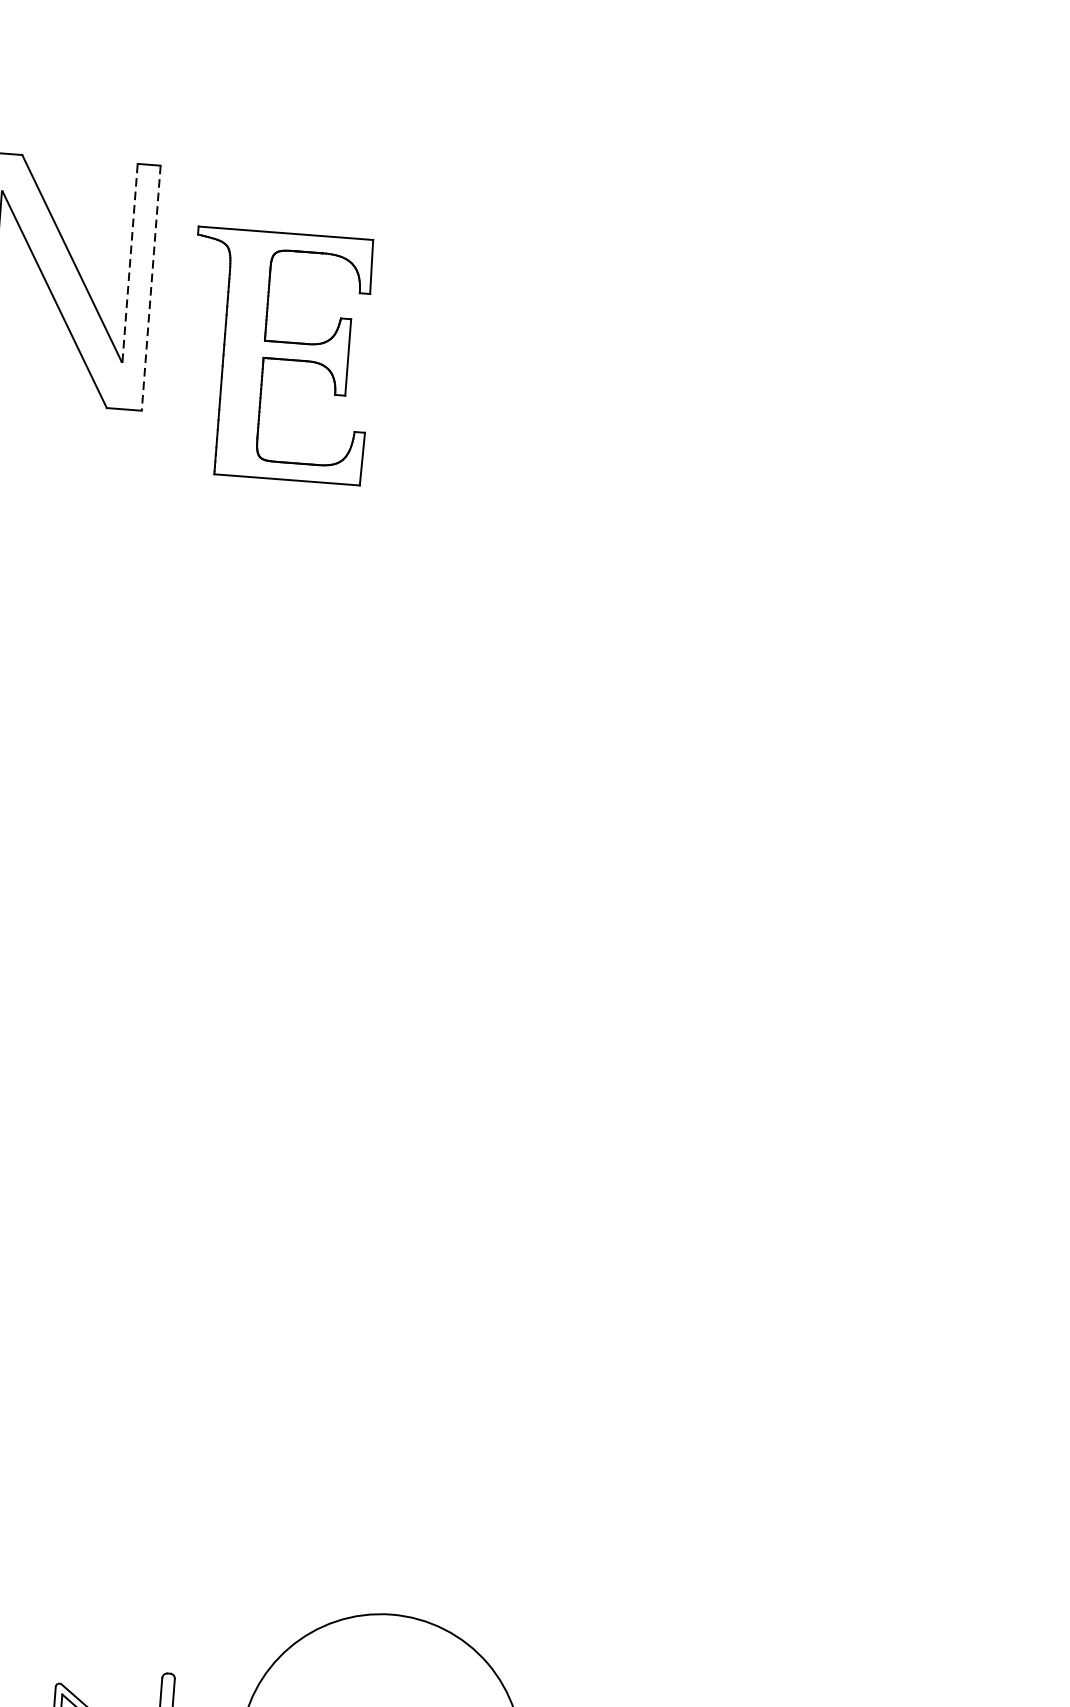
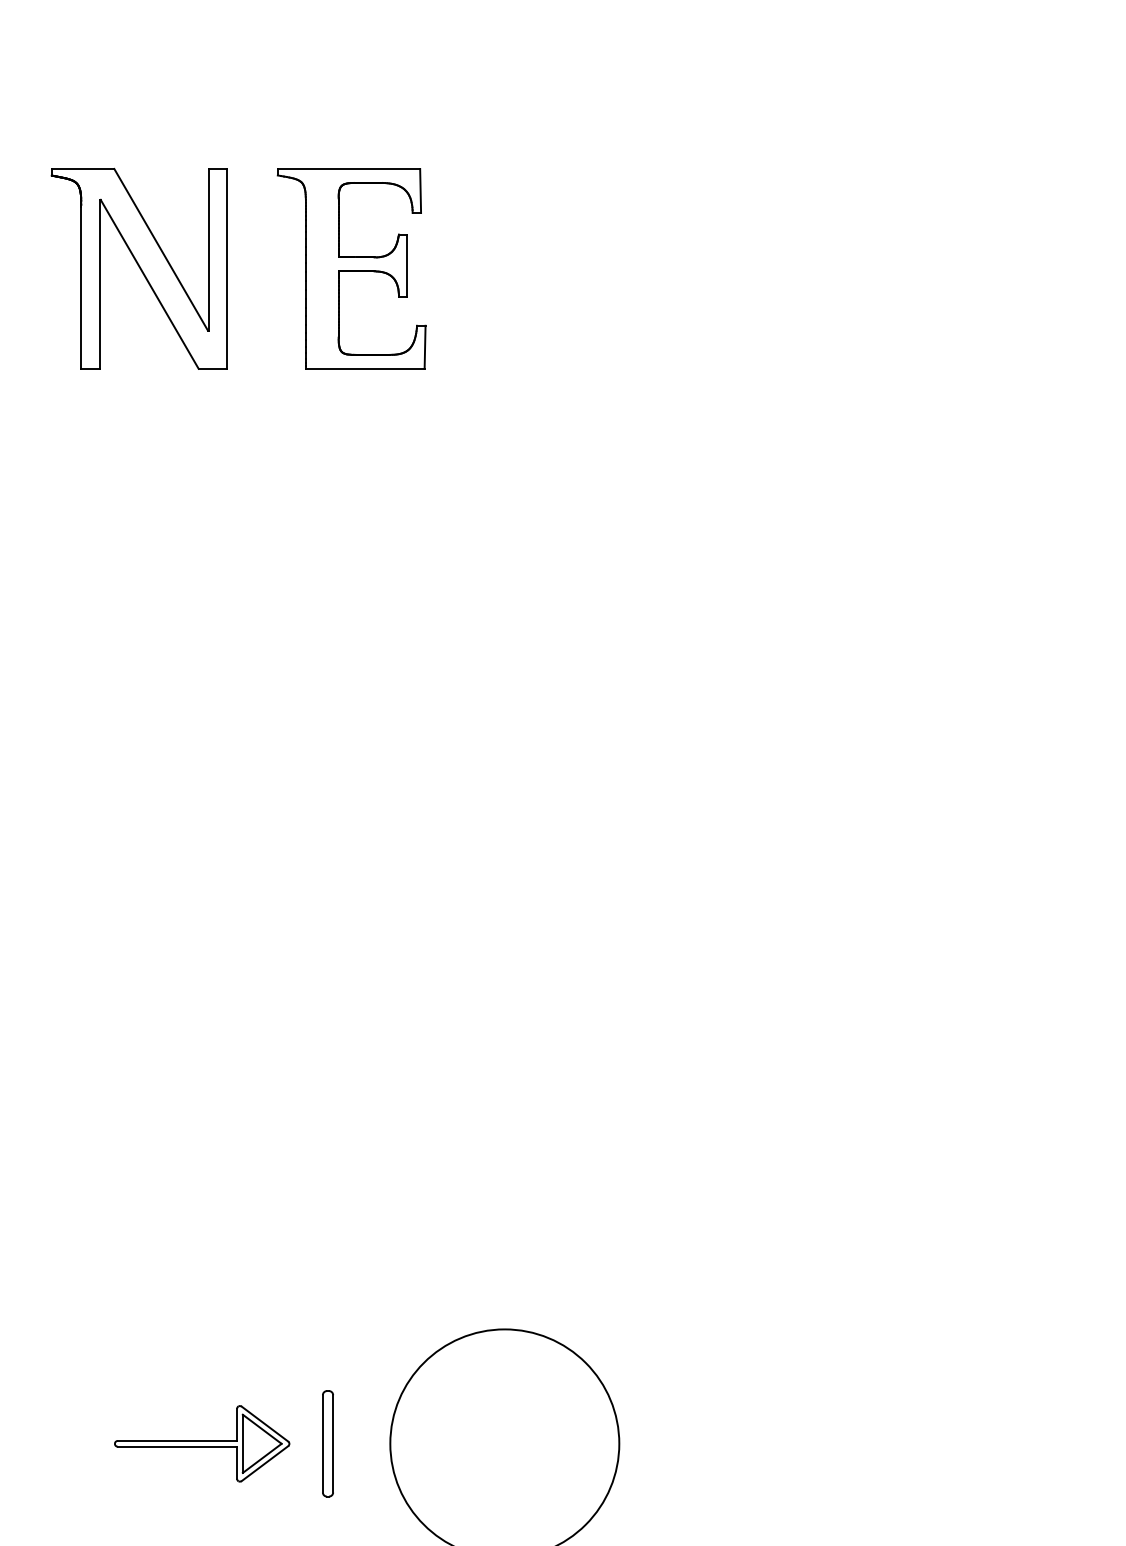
line: (130, 262) -> (208, 249), dashed -> solid
line: (151, 287) -> (227, 268), dashed -> solid
part: (279, 355) -> (351, 268), moved

